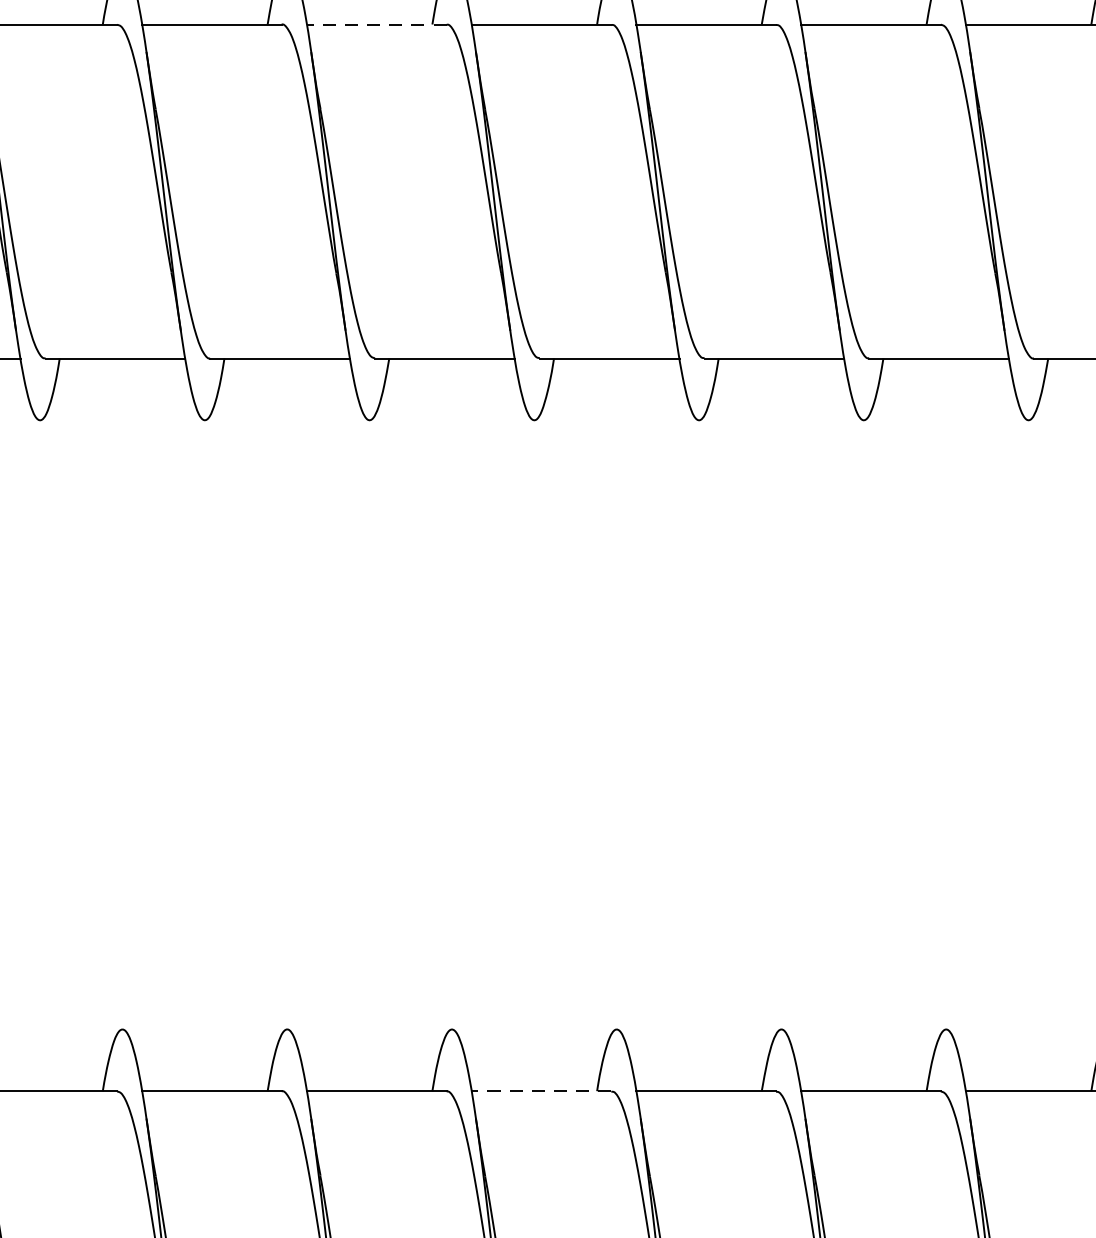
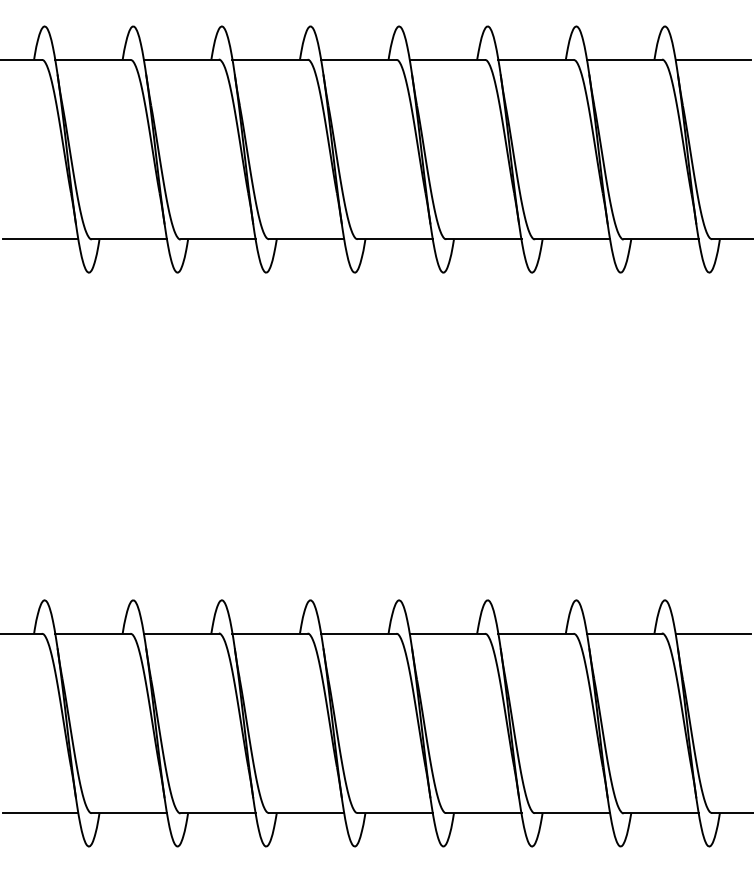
line: (377, 24) -> (270, 59), dashed -> solid
line: (541, 1091) -> (358, 633), dashed -> solid

